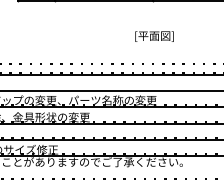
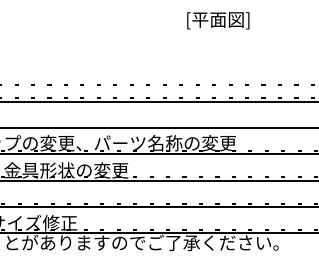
text: (154, 36) -> (218, 20), moved

